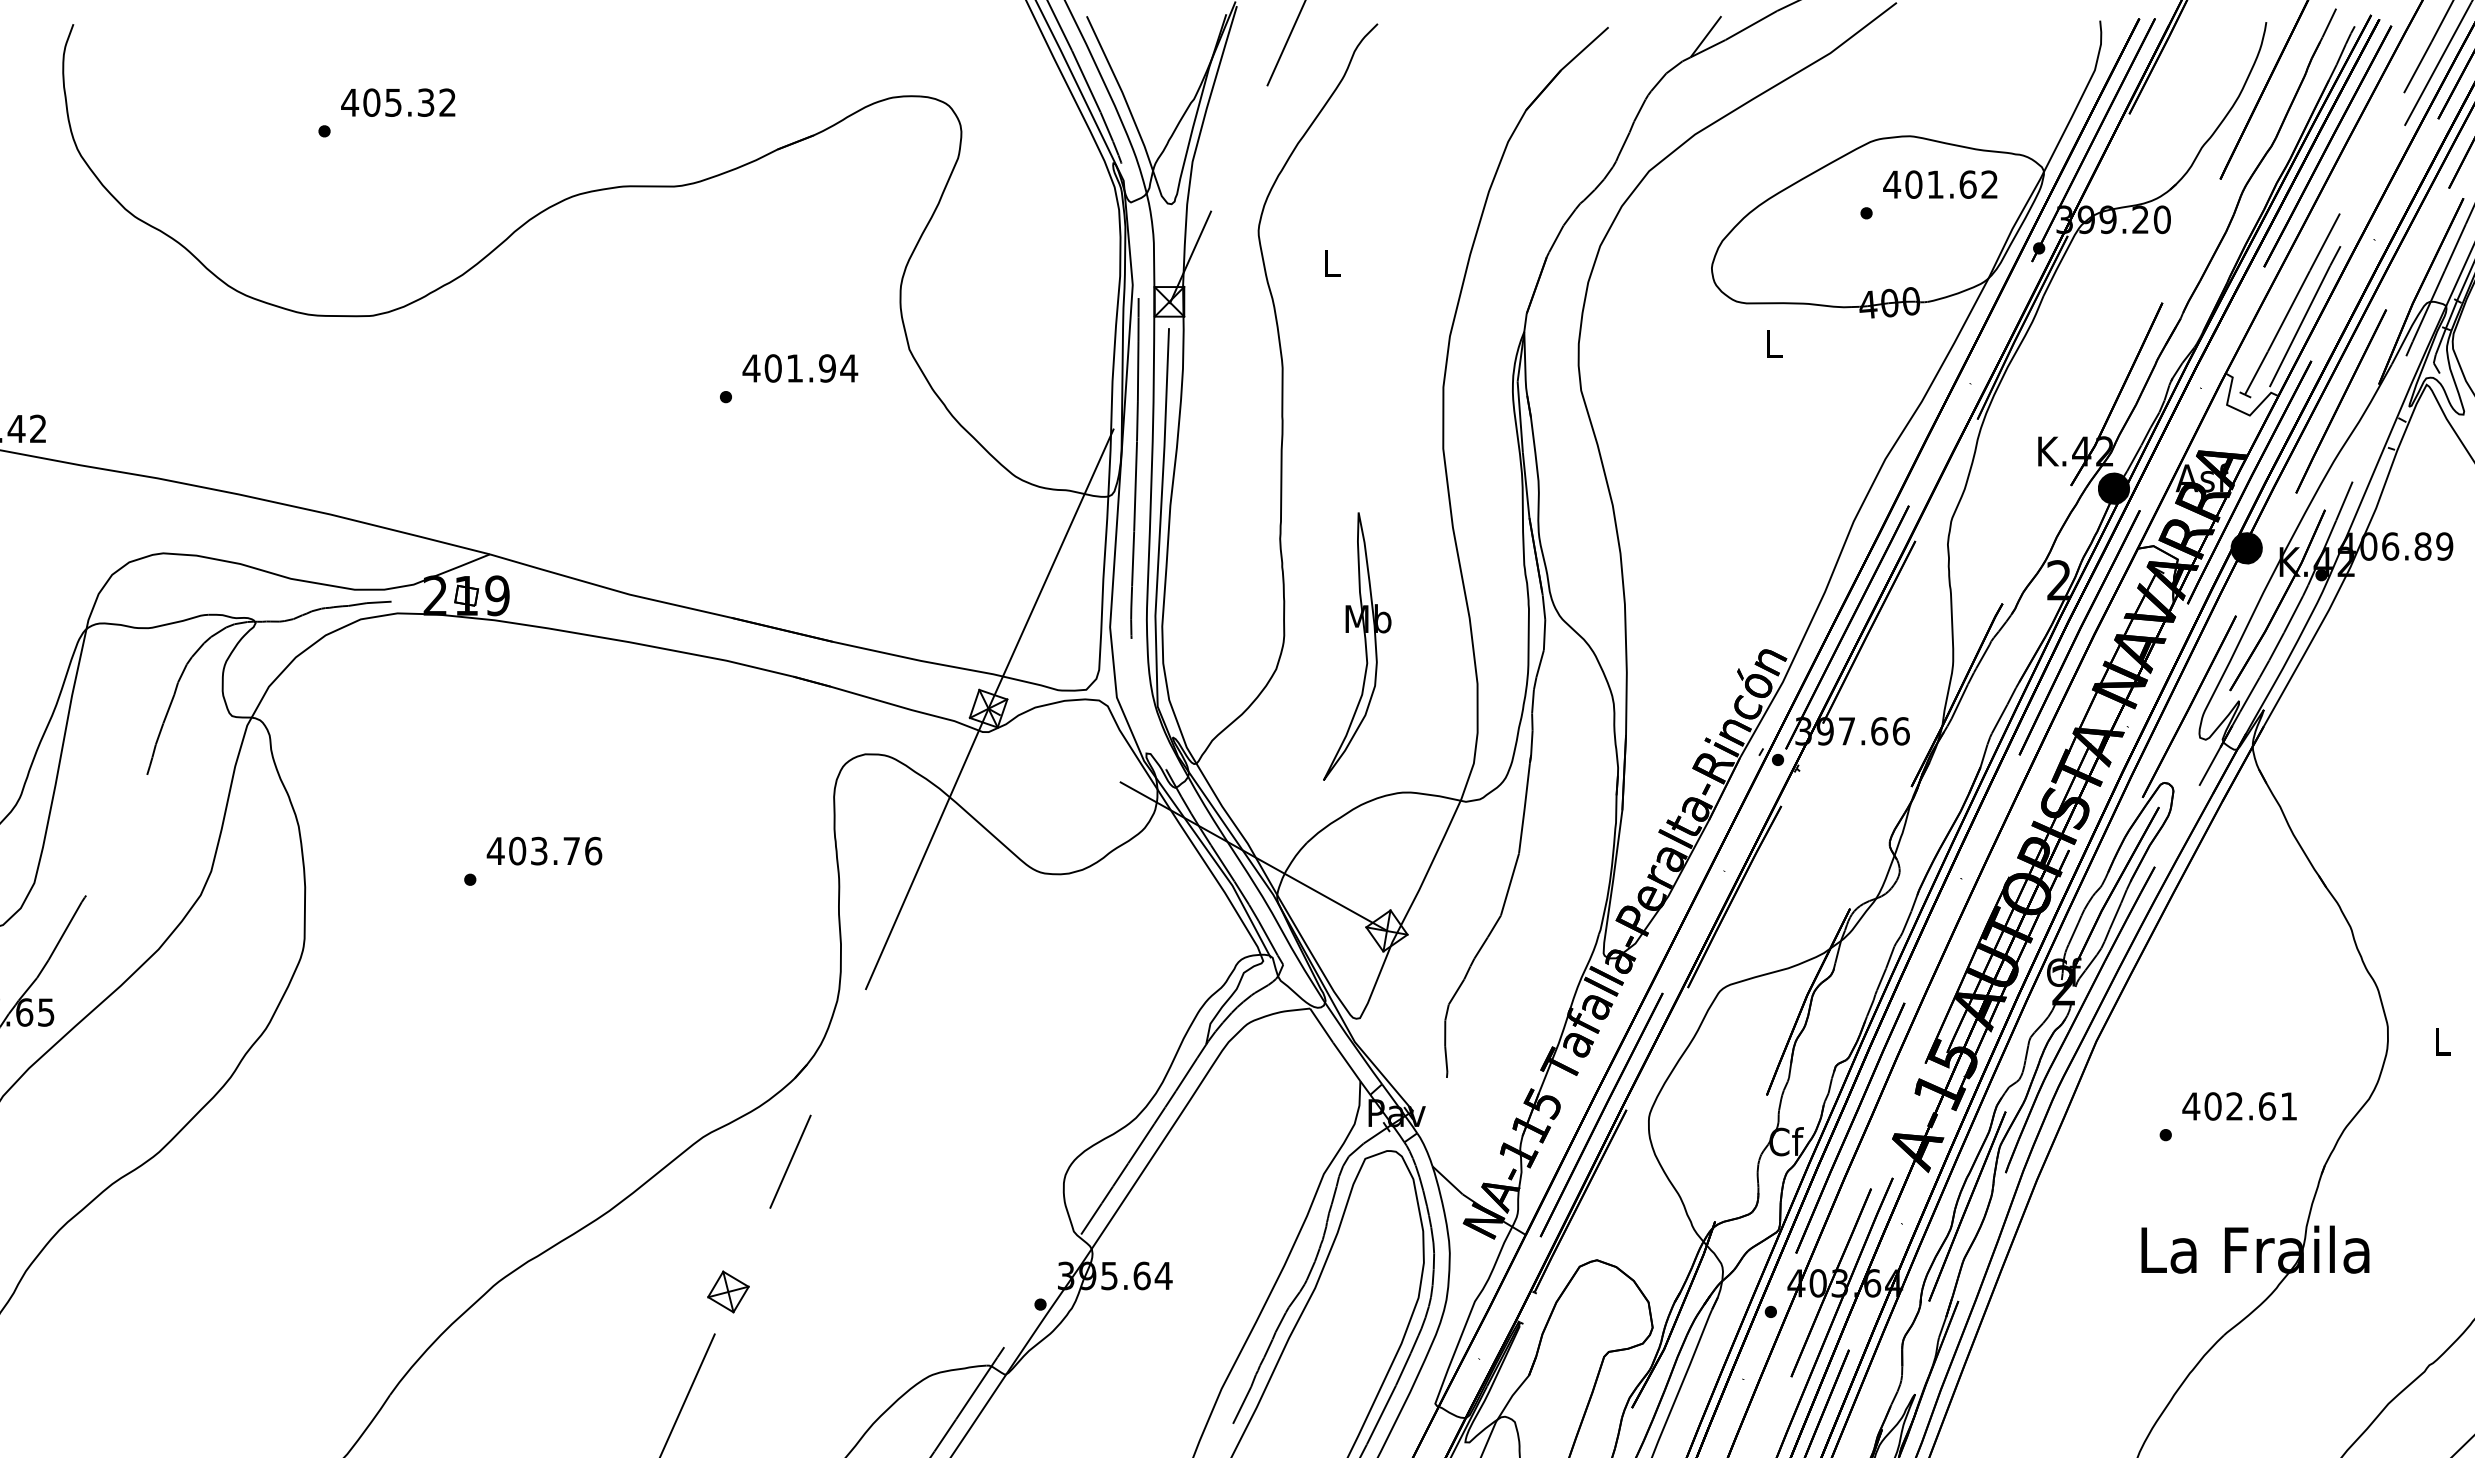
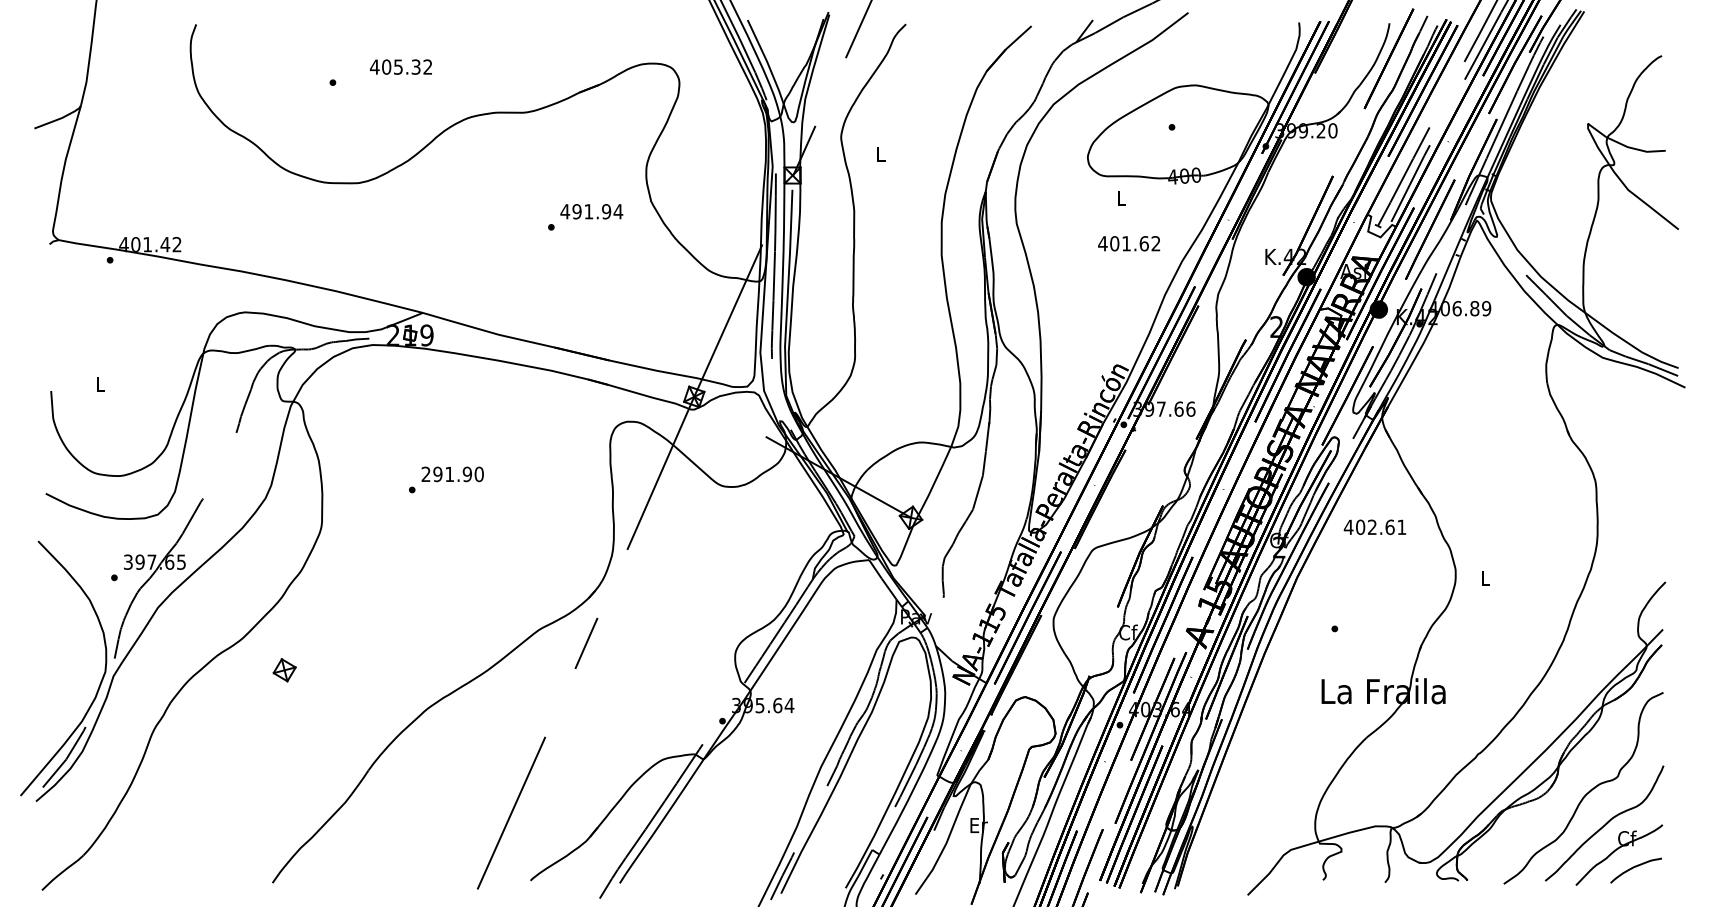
text: (397, 101) -> (400, 66), moved
text: (1940, 184) -> (1129, 243), moved
text: (772, 368) -> (576, 211), 401.94 -> 491.94
part: (1356, 647) -> (894, 363), removed
text: (544, 851) -> (452, 474), 403.76 -> 291.90
text: (2238, 1106) -> (1374, 527), moved
part: (728, 1292) -> (284, 670), moved

